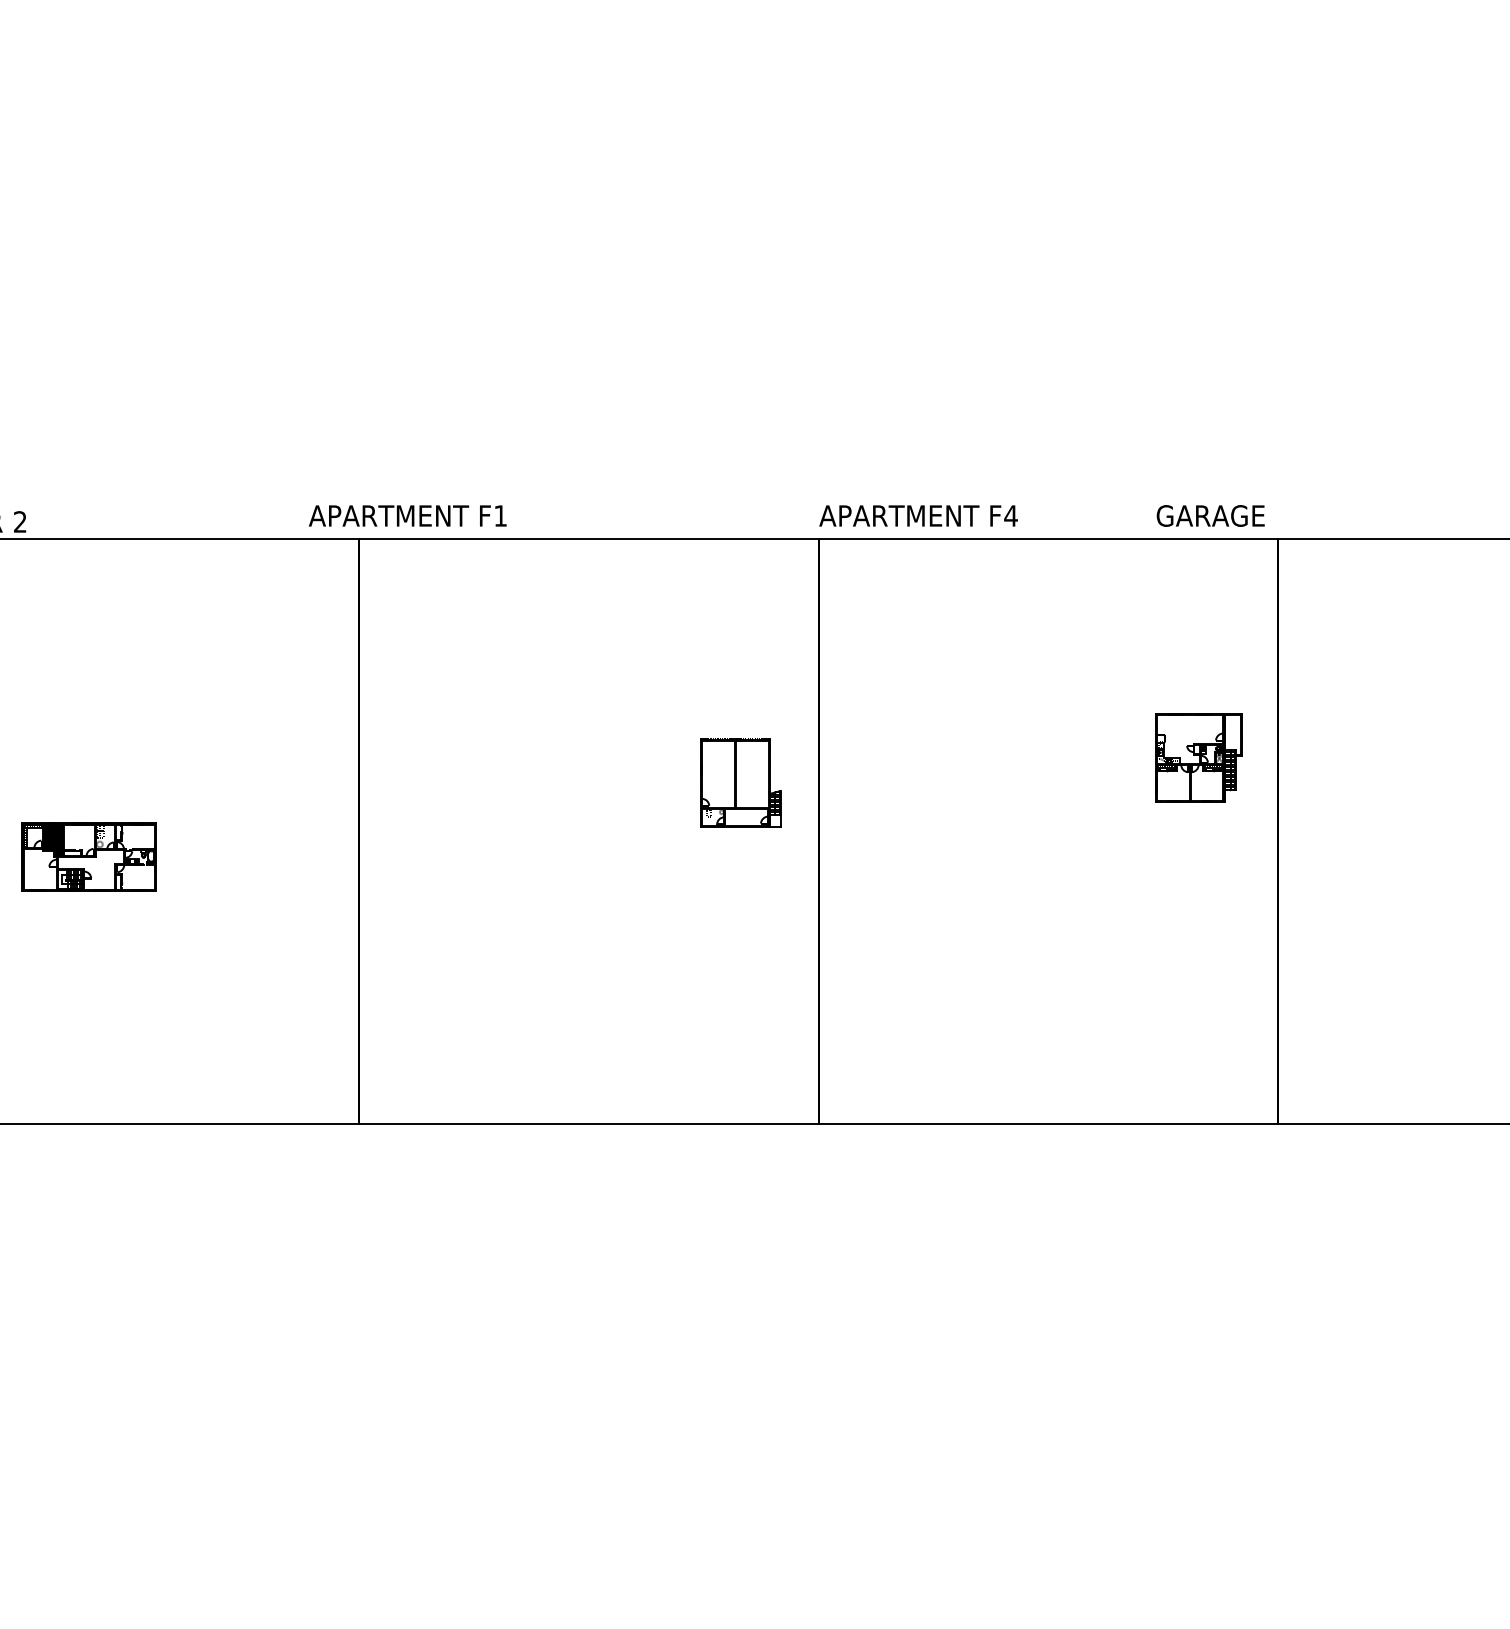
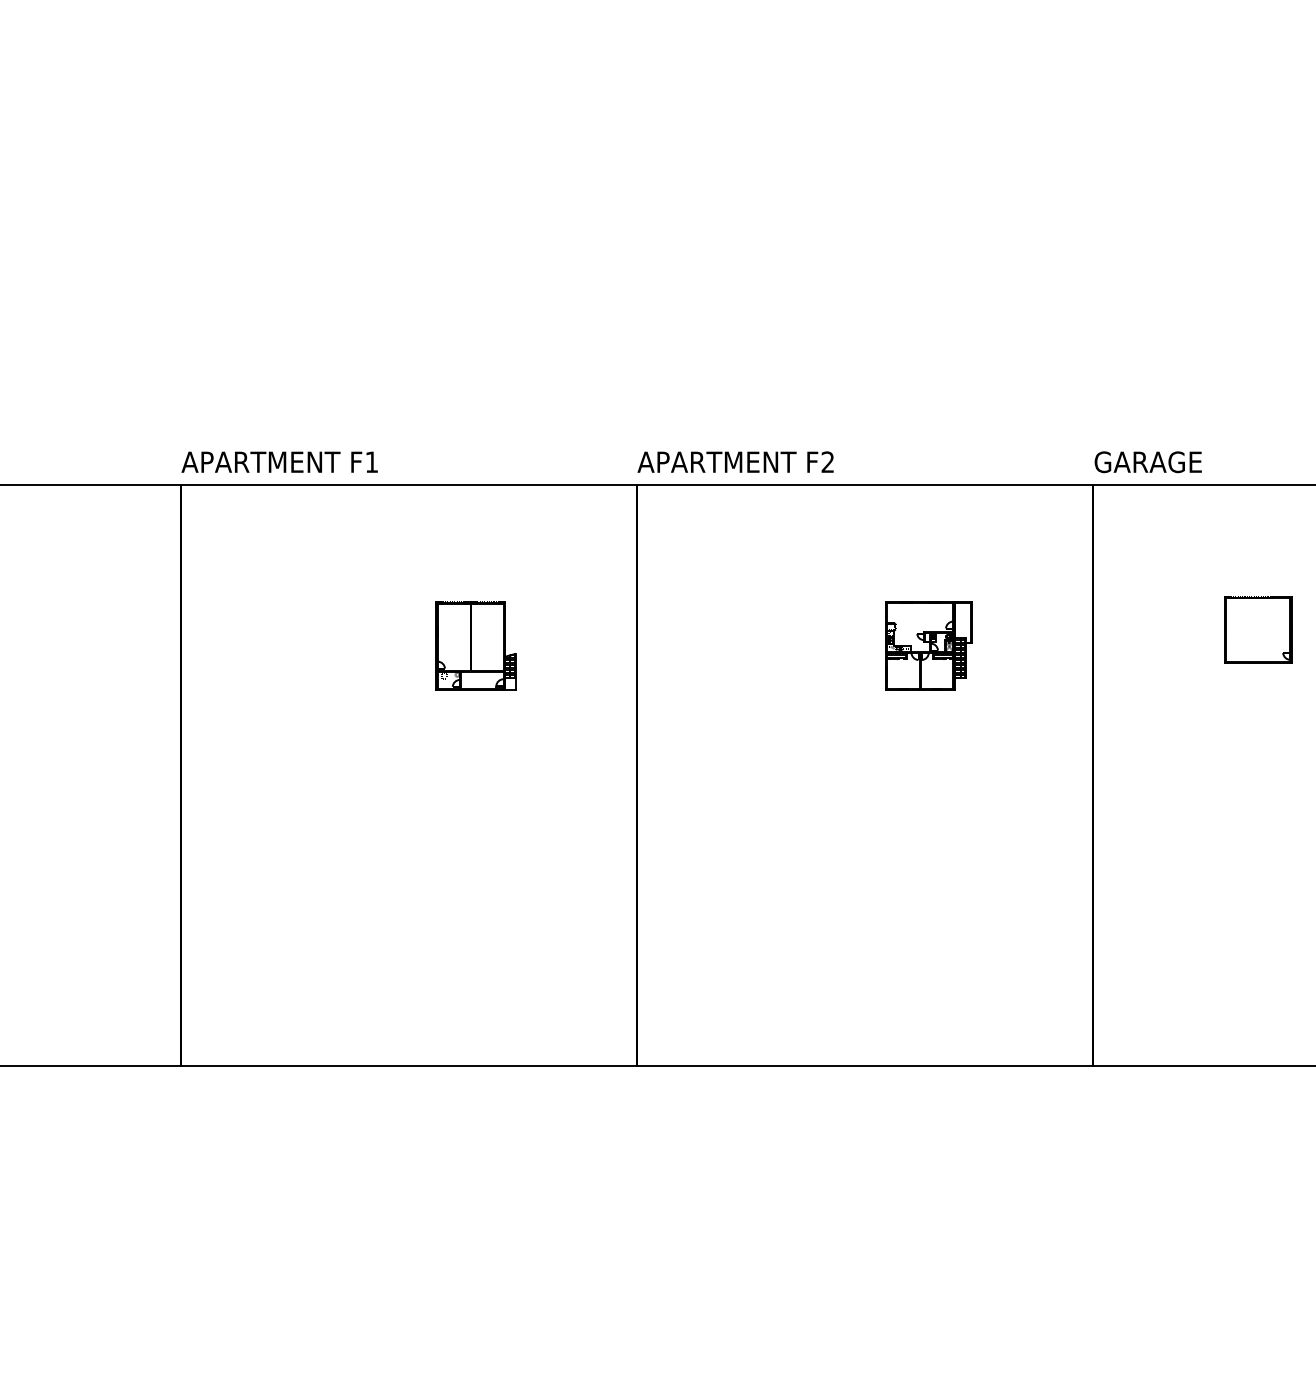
text: (407, 515) -> (279, 461), moved
text: (1010, 515) -> (827, 461), F4 -> F2
text: (1210, 515) -> (1148, 461), moved
part: (1444, 685) -> (1258, 630), added
part: (1198, 757) -> (928, 645), moved
part: (740, 782) -> (475, 645), moved

